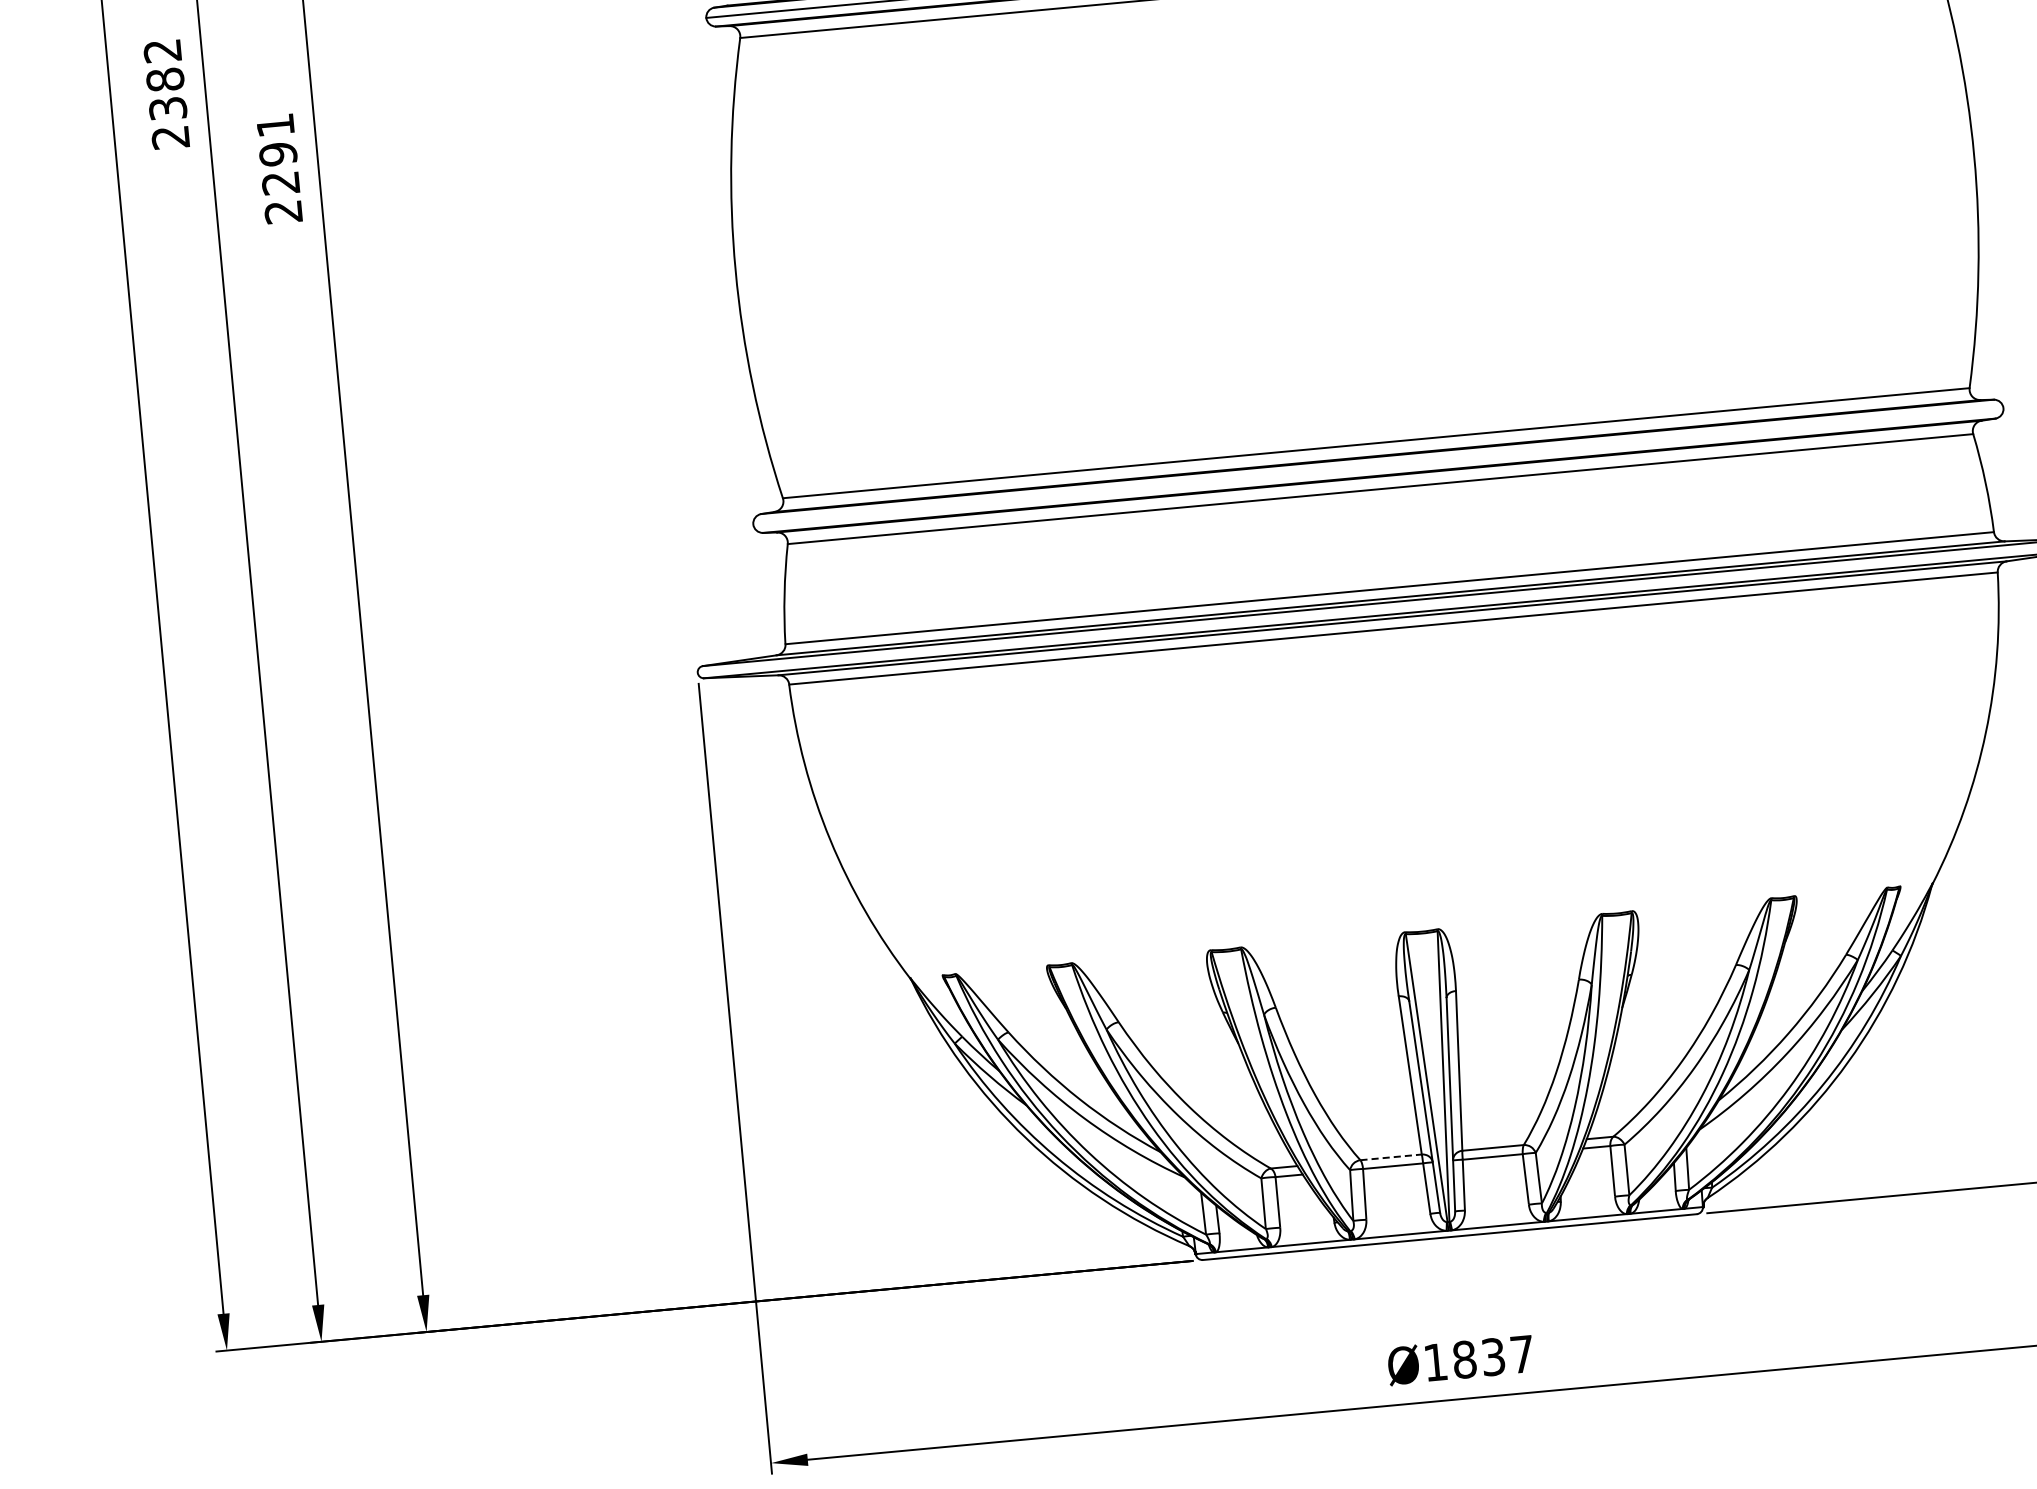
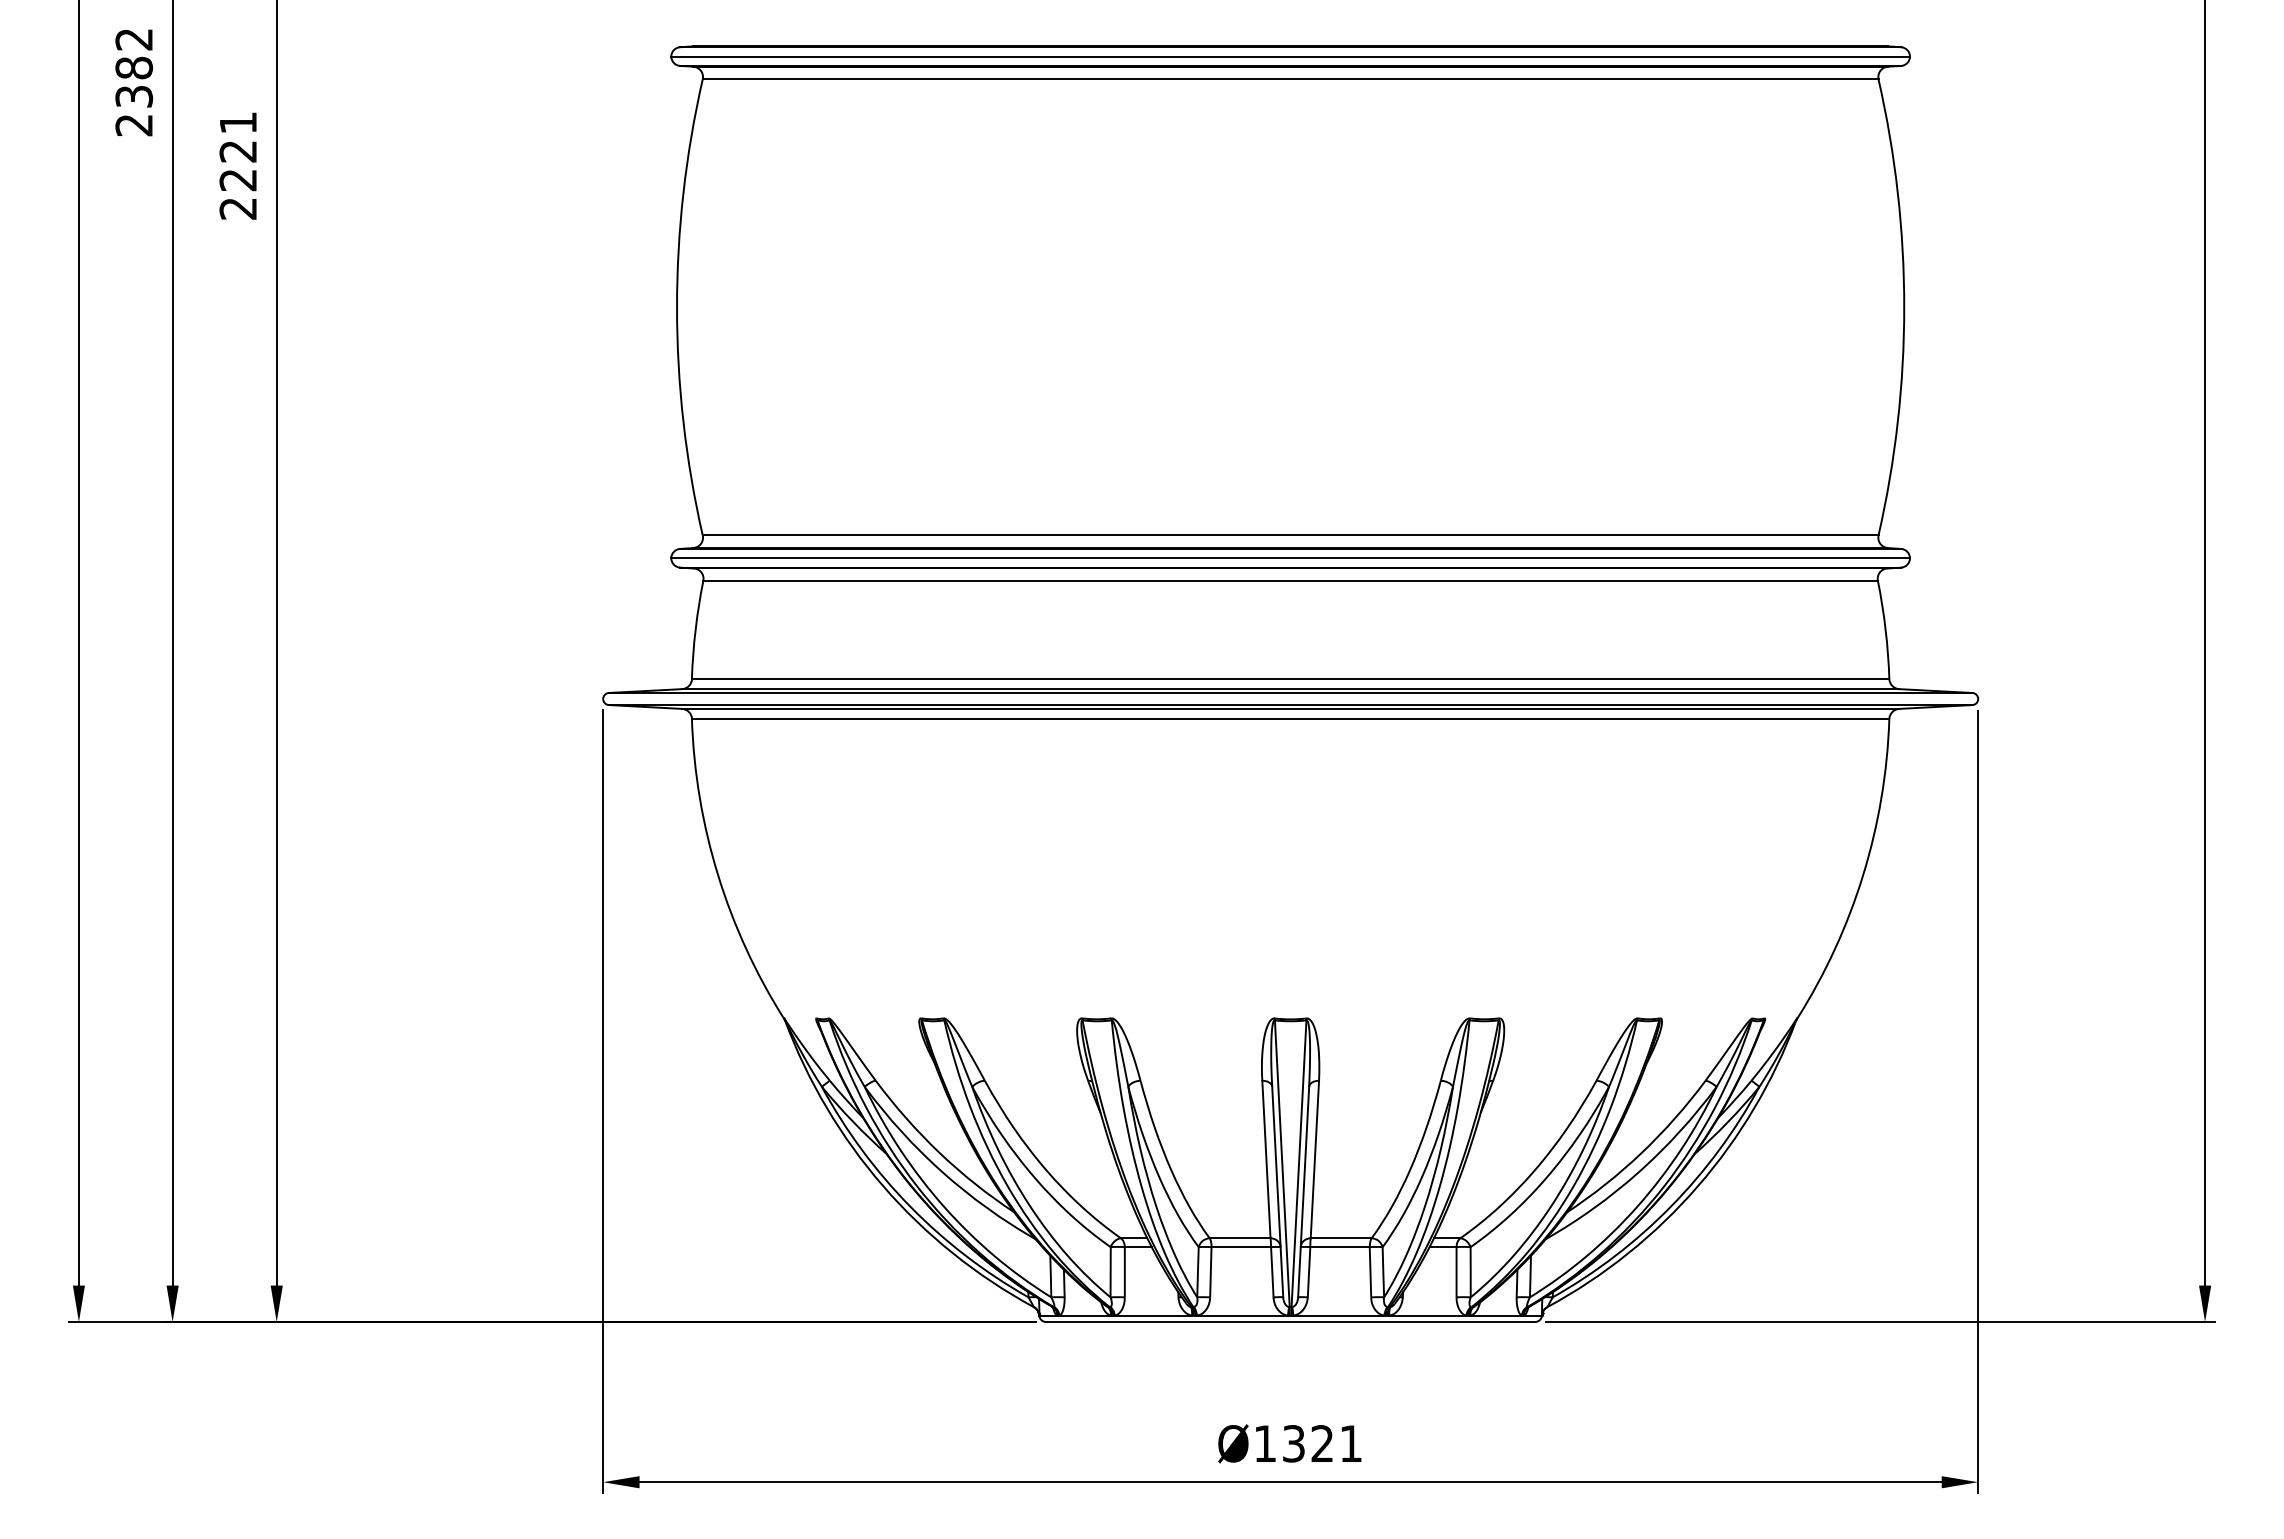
text: (278, 154) -> (238, 151), 2291 -> 2221
line: (1378, 466) -> (1290, 558), added
line: (1391, 1157) -> (1240, 1238), dashed -> solid
text: (1492, 1356) -> (1321, 1443), Ø1837 -> Ø1321

